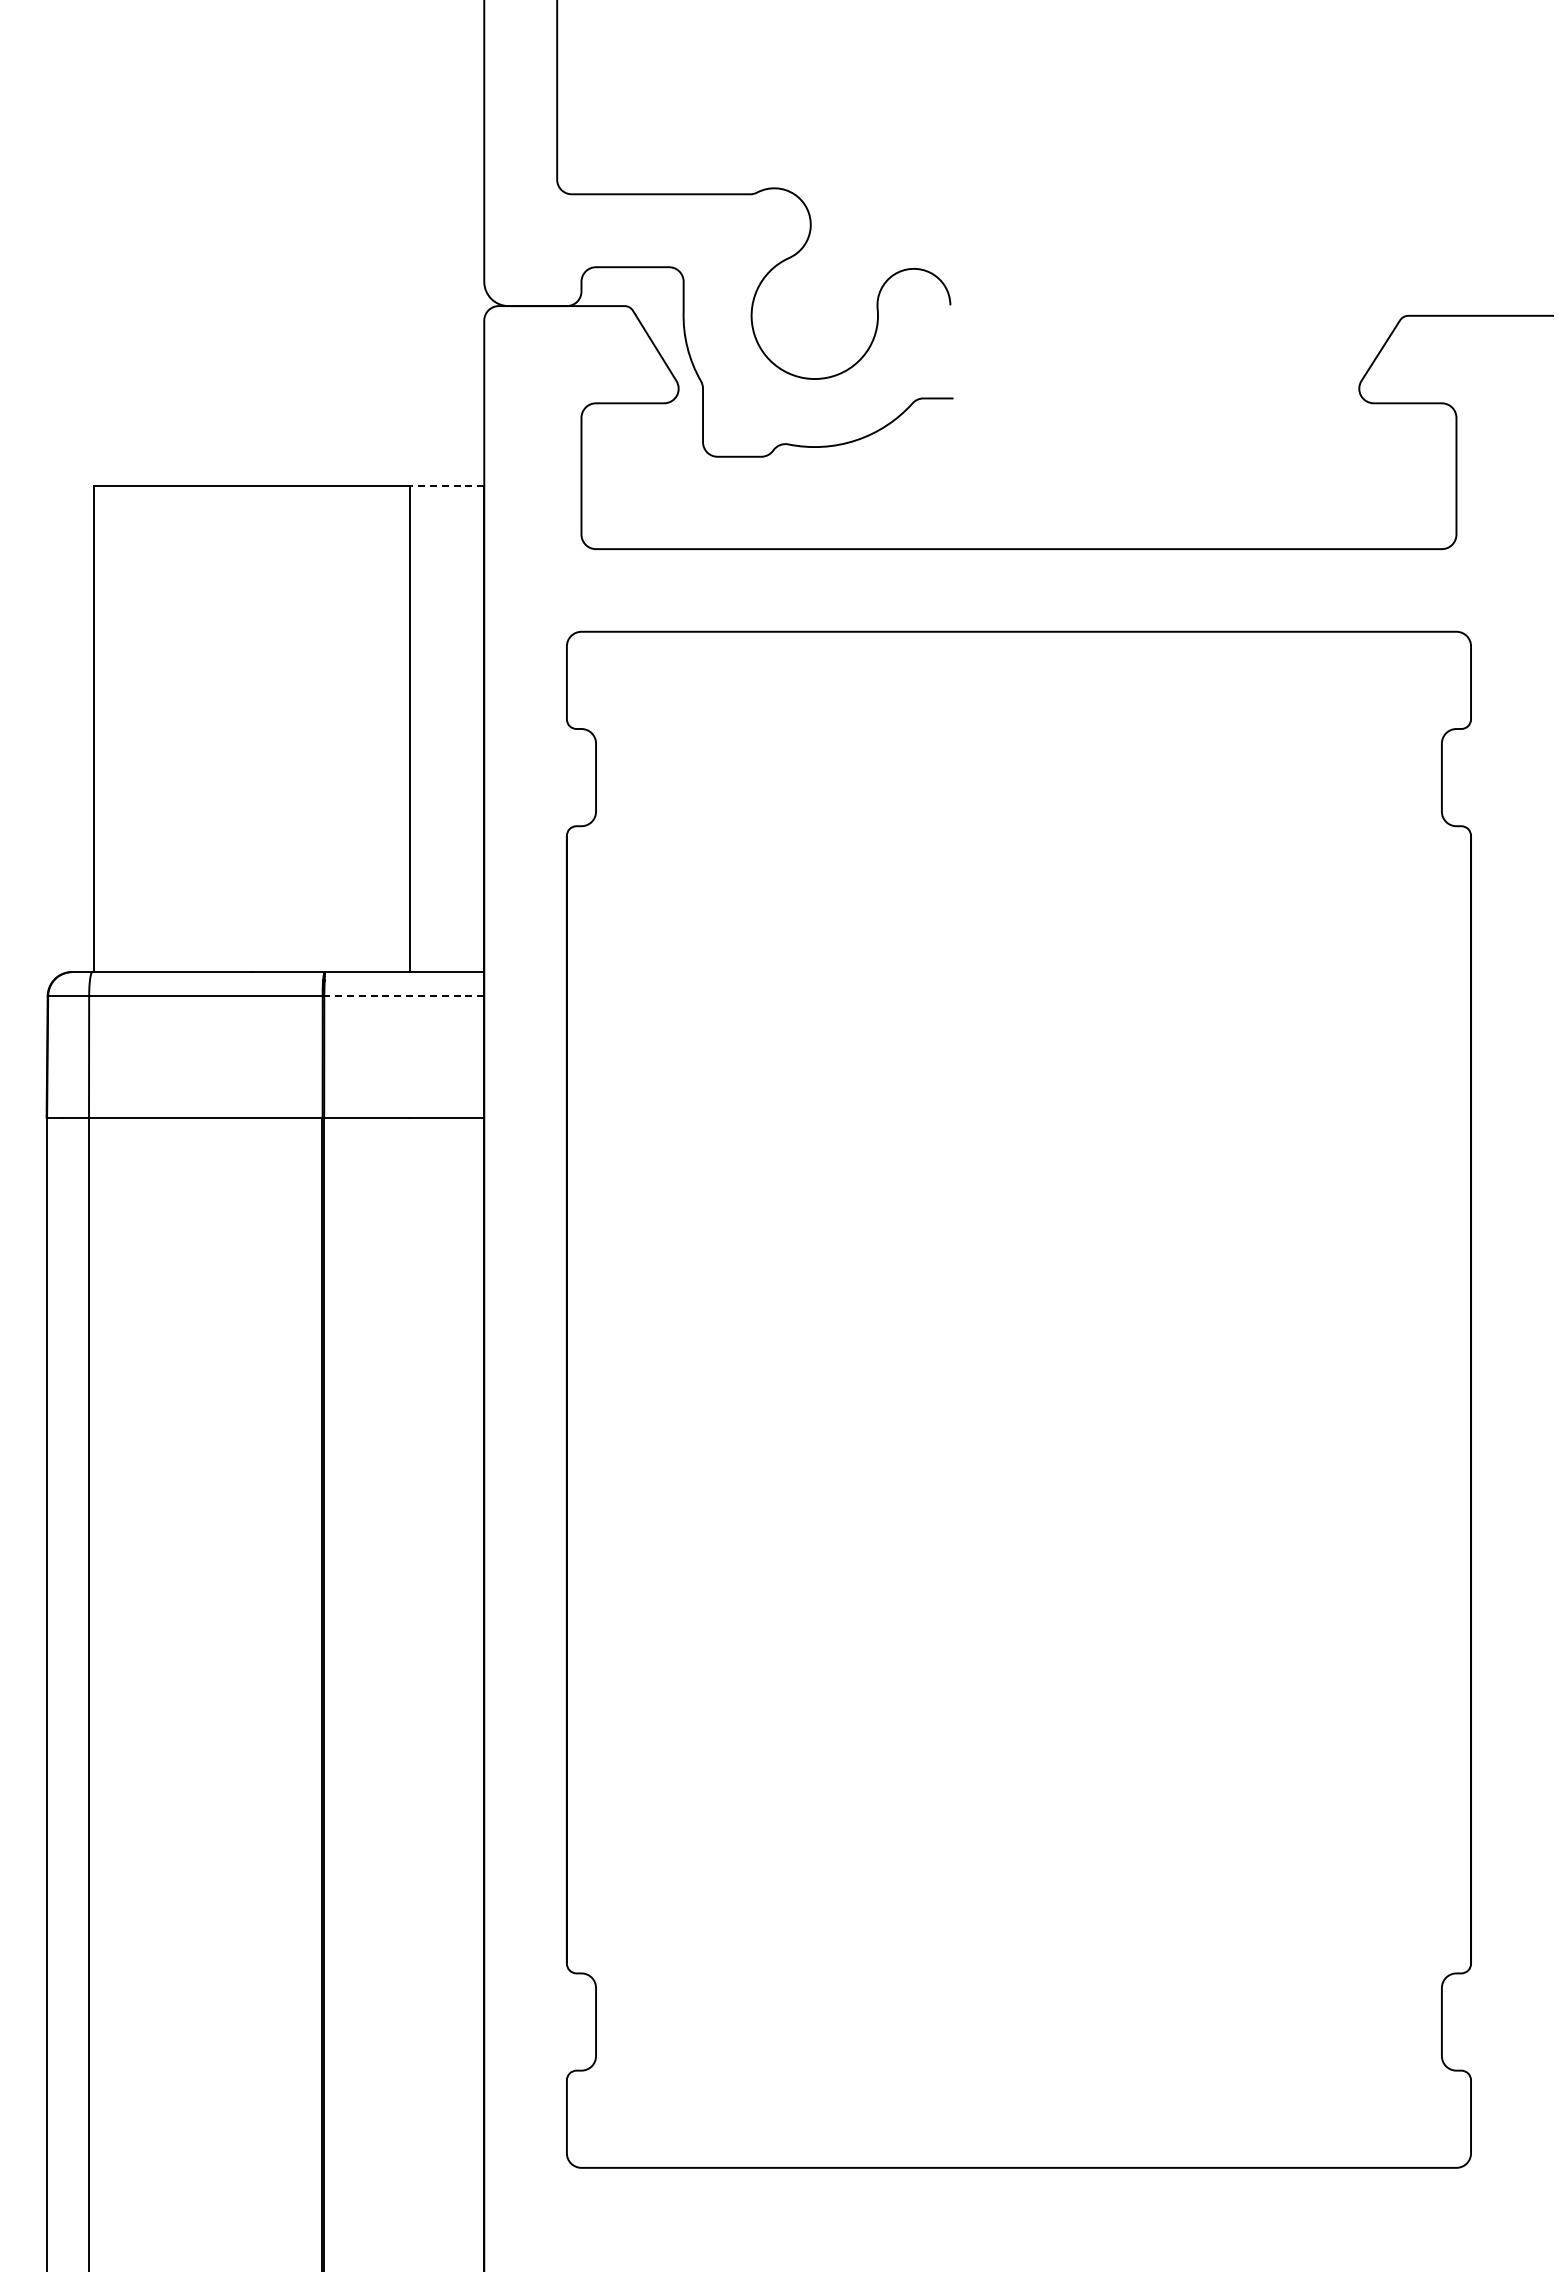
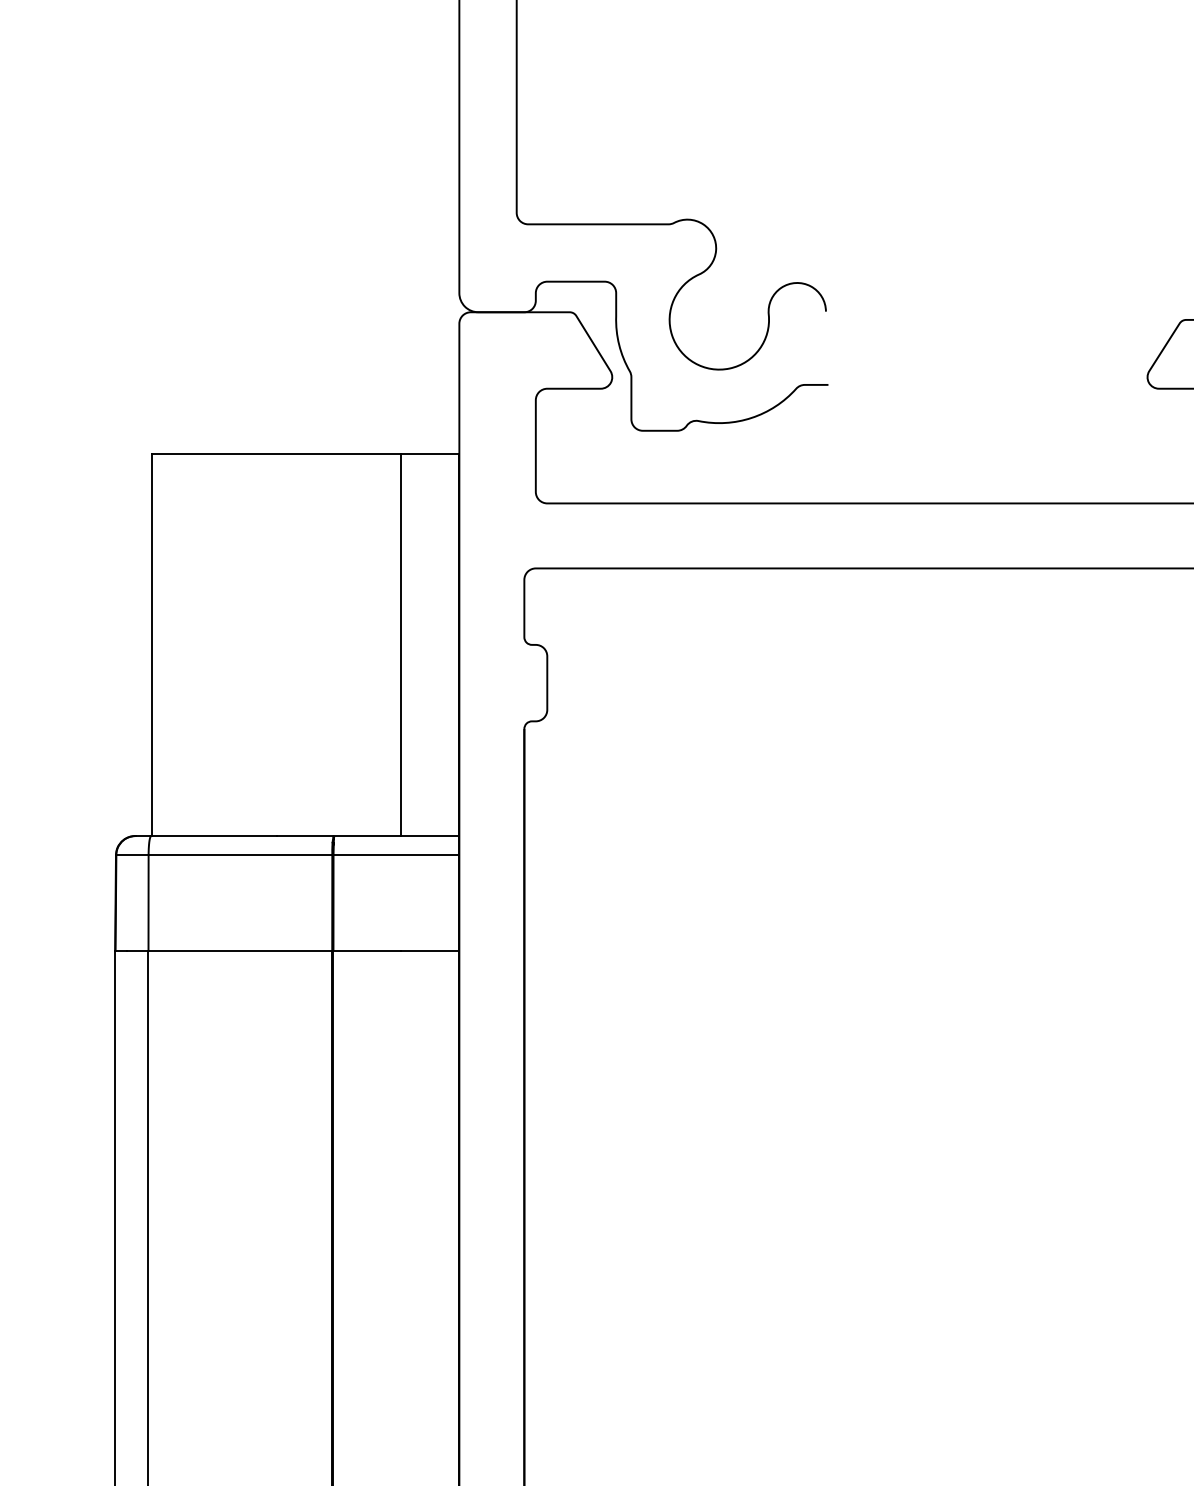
line: (446, 485) -> (429, 453), dashed -> solid
line: (404, 996) -> (396, 855), dashed -> solid

